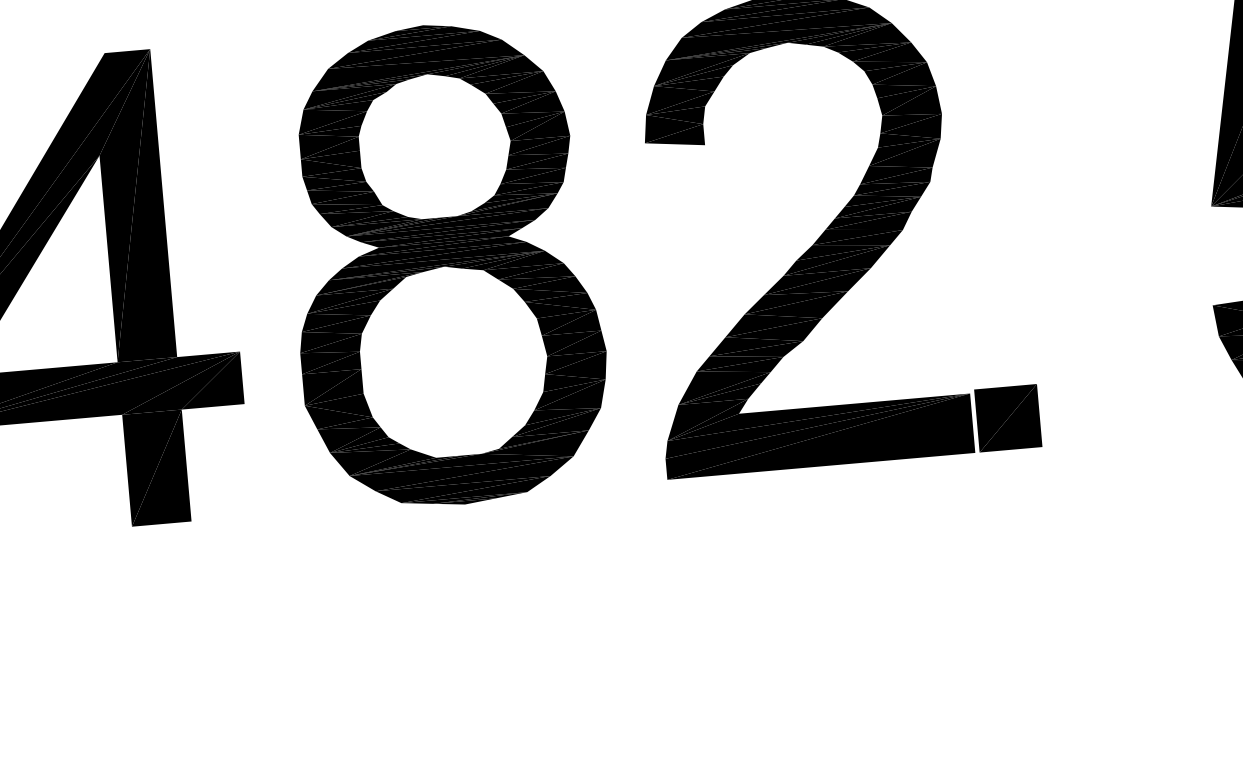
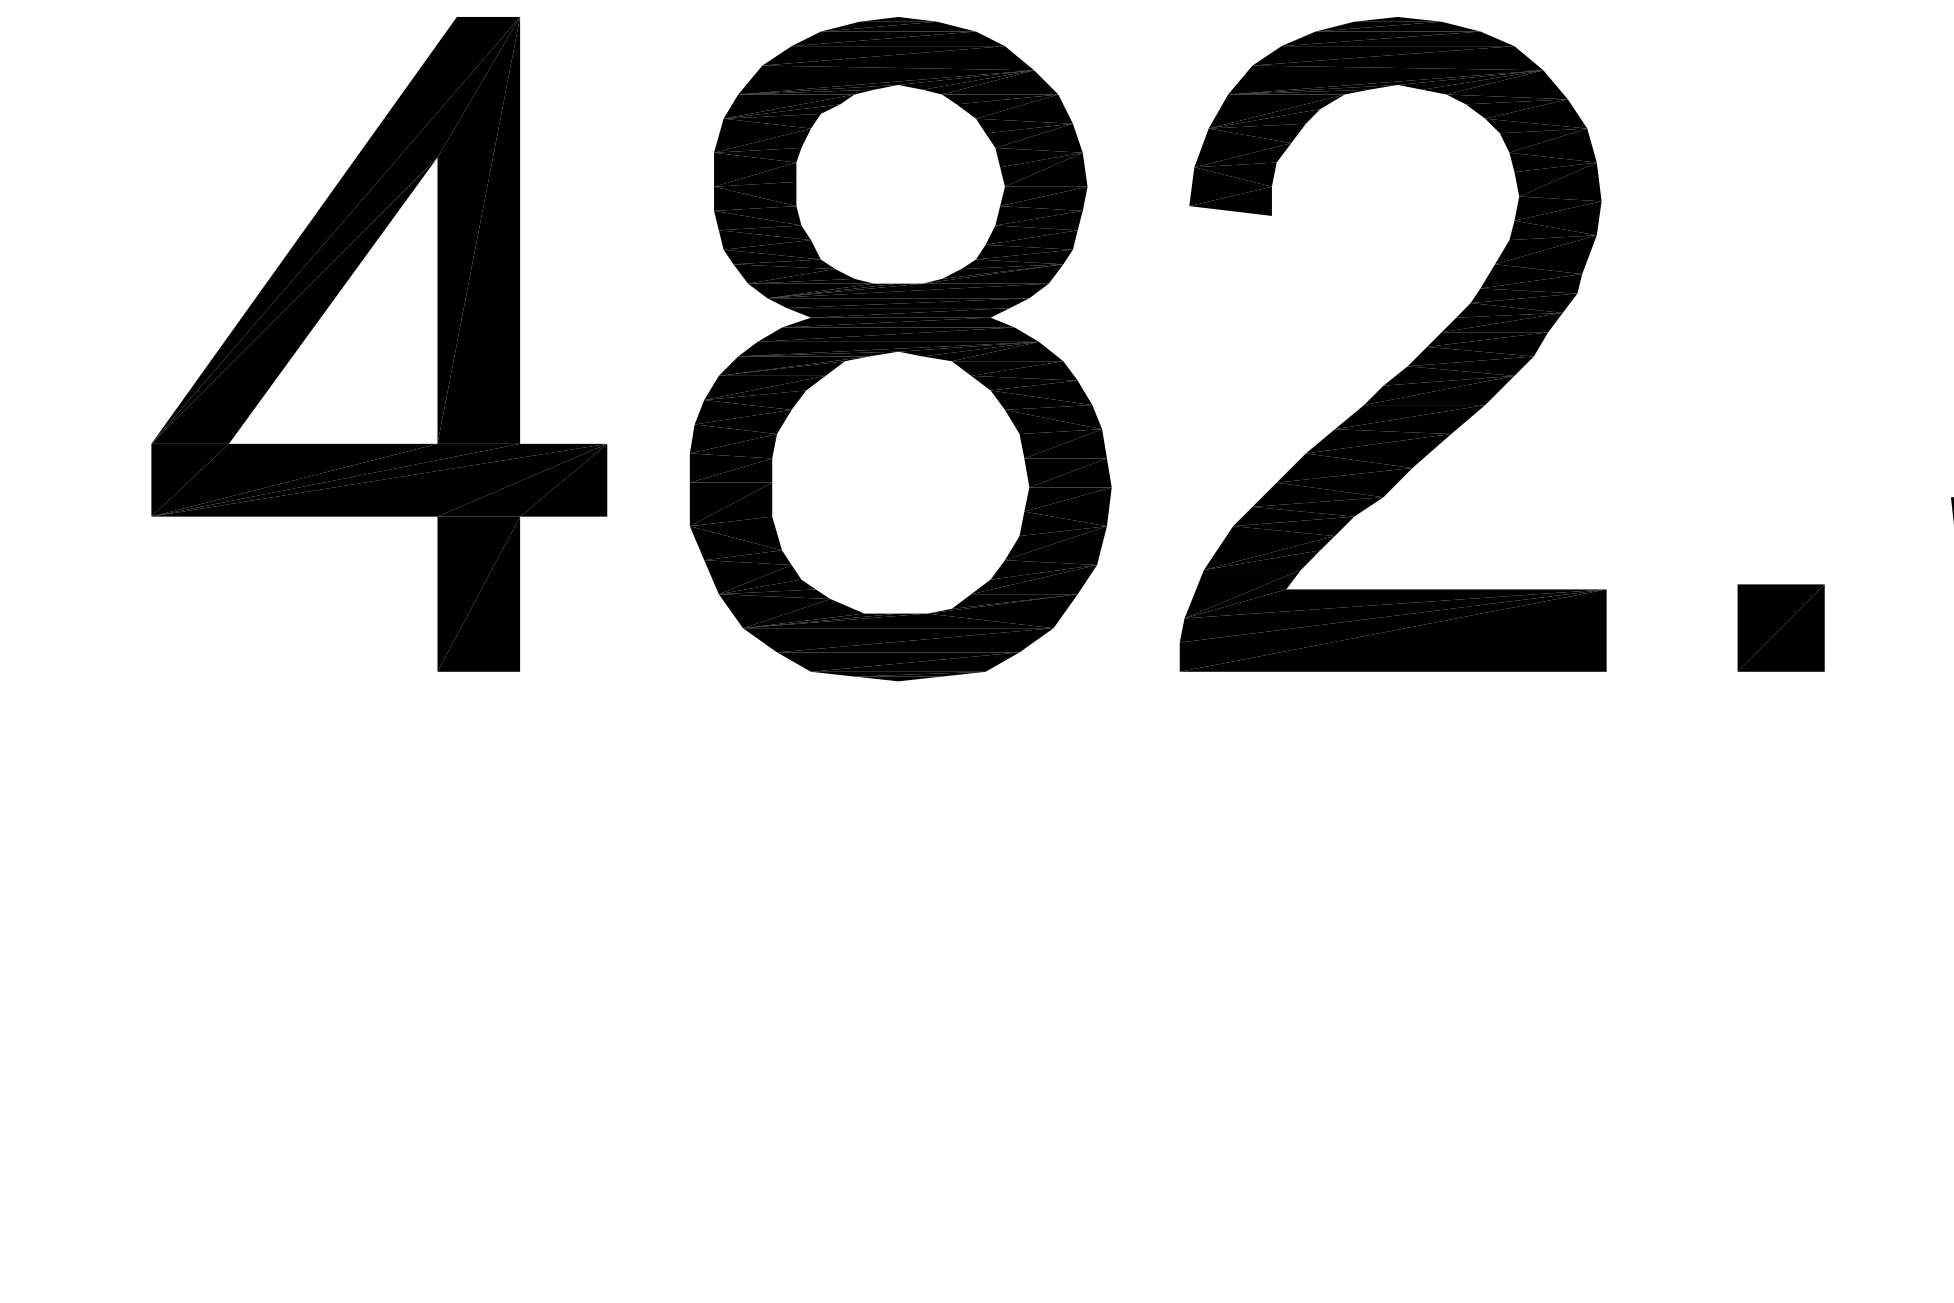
part: (1007, 417) -> (1780, 627), moved

